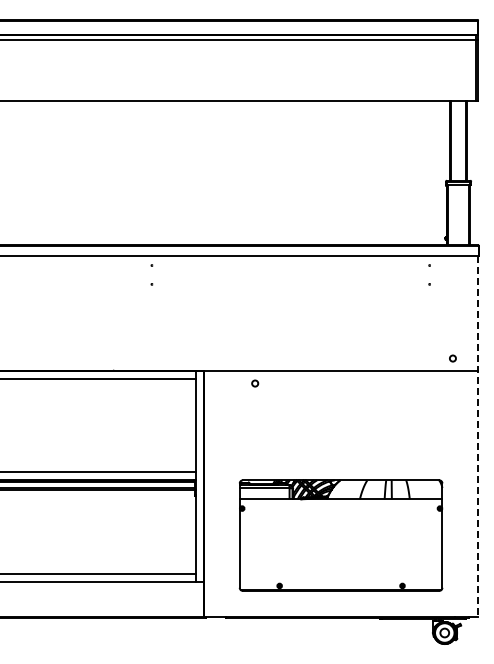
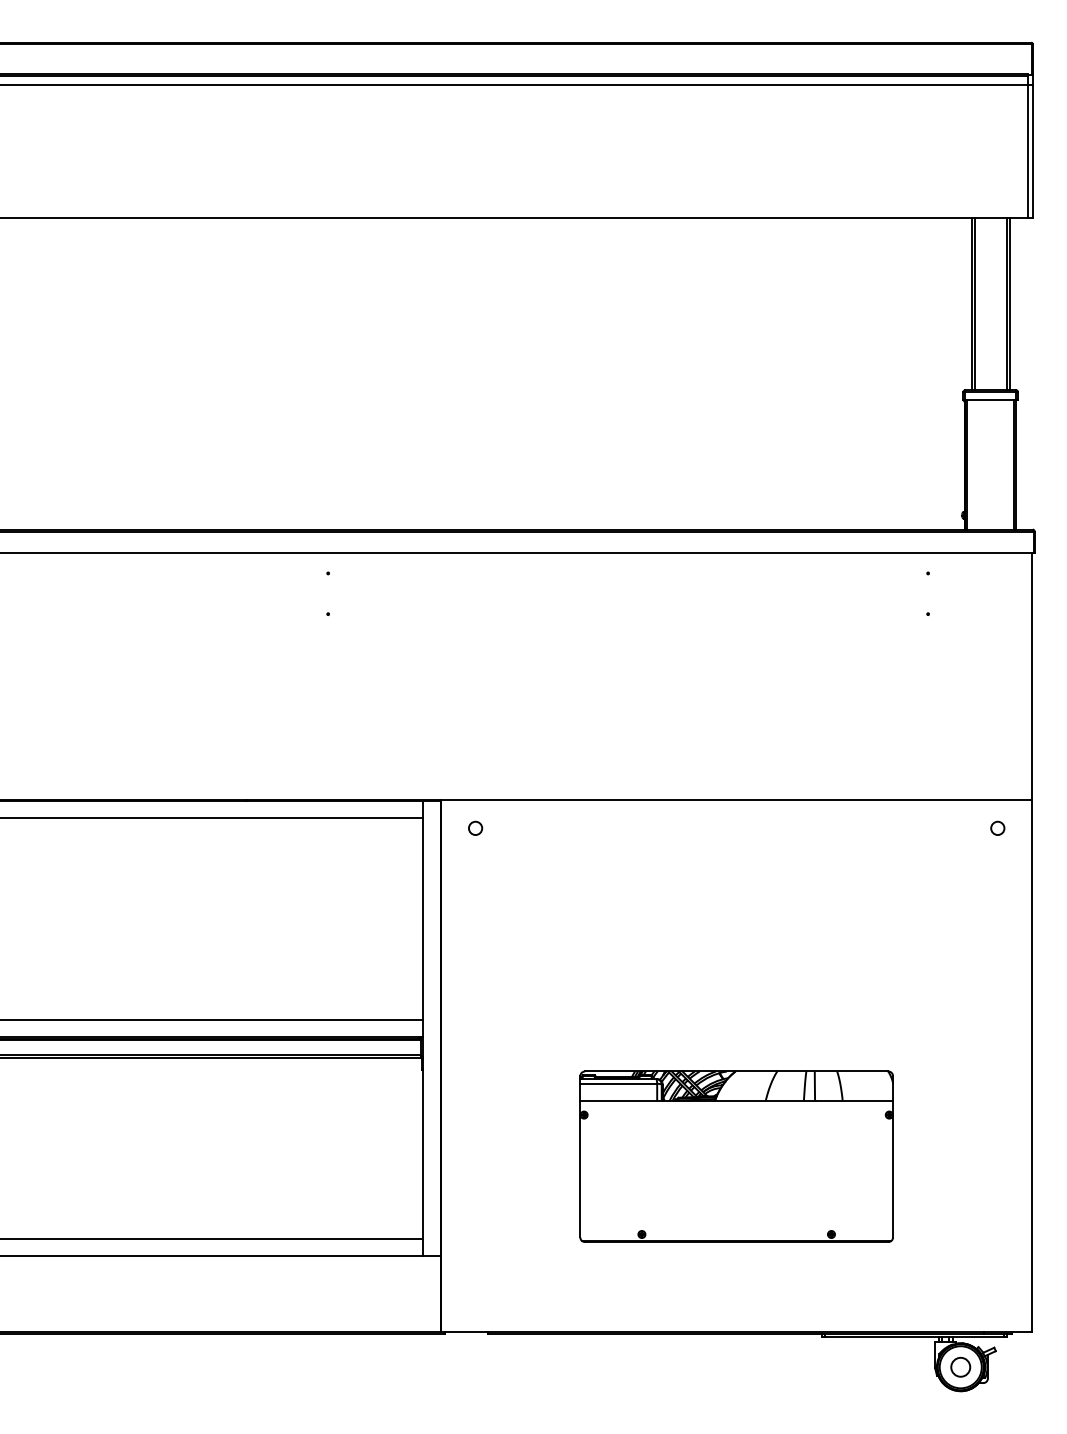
circle: (452, 358) -> (996, 828), moved
circle: (255, 383) -> (476, 828), moved
line: (477, 436) -> (1031, 942), dashed -> solid
part: (340, 535) -> (735, 1156), size x0.71

